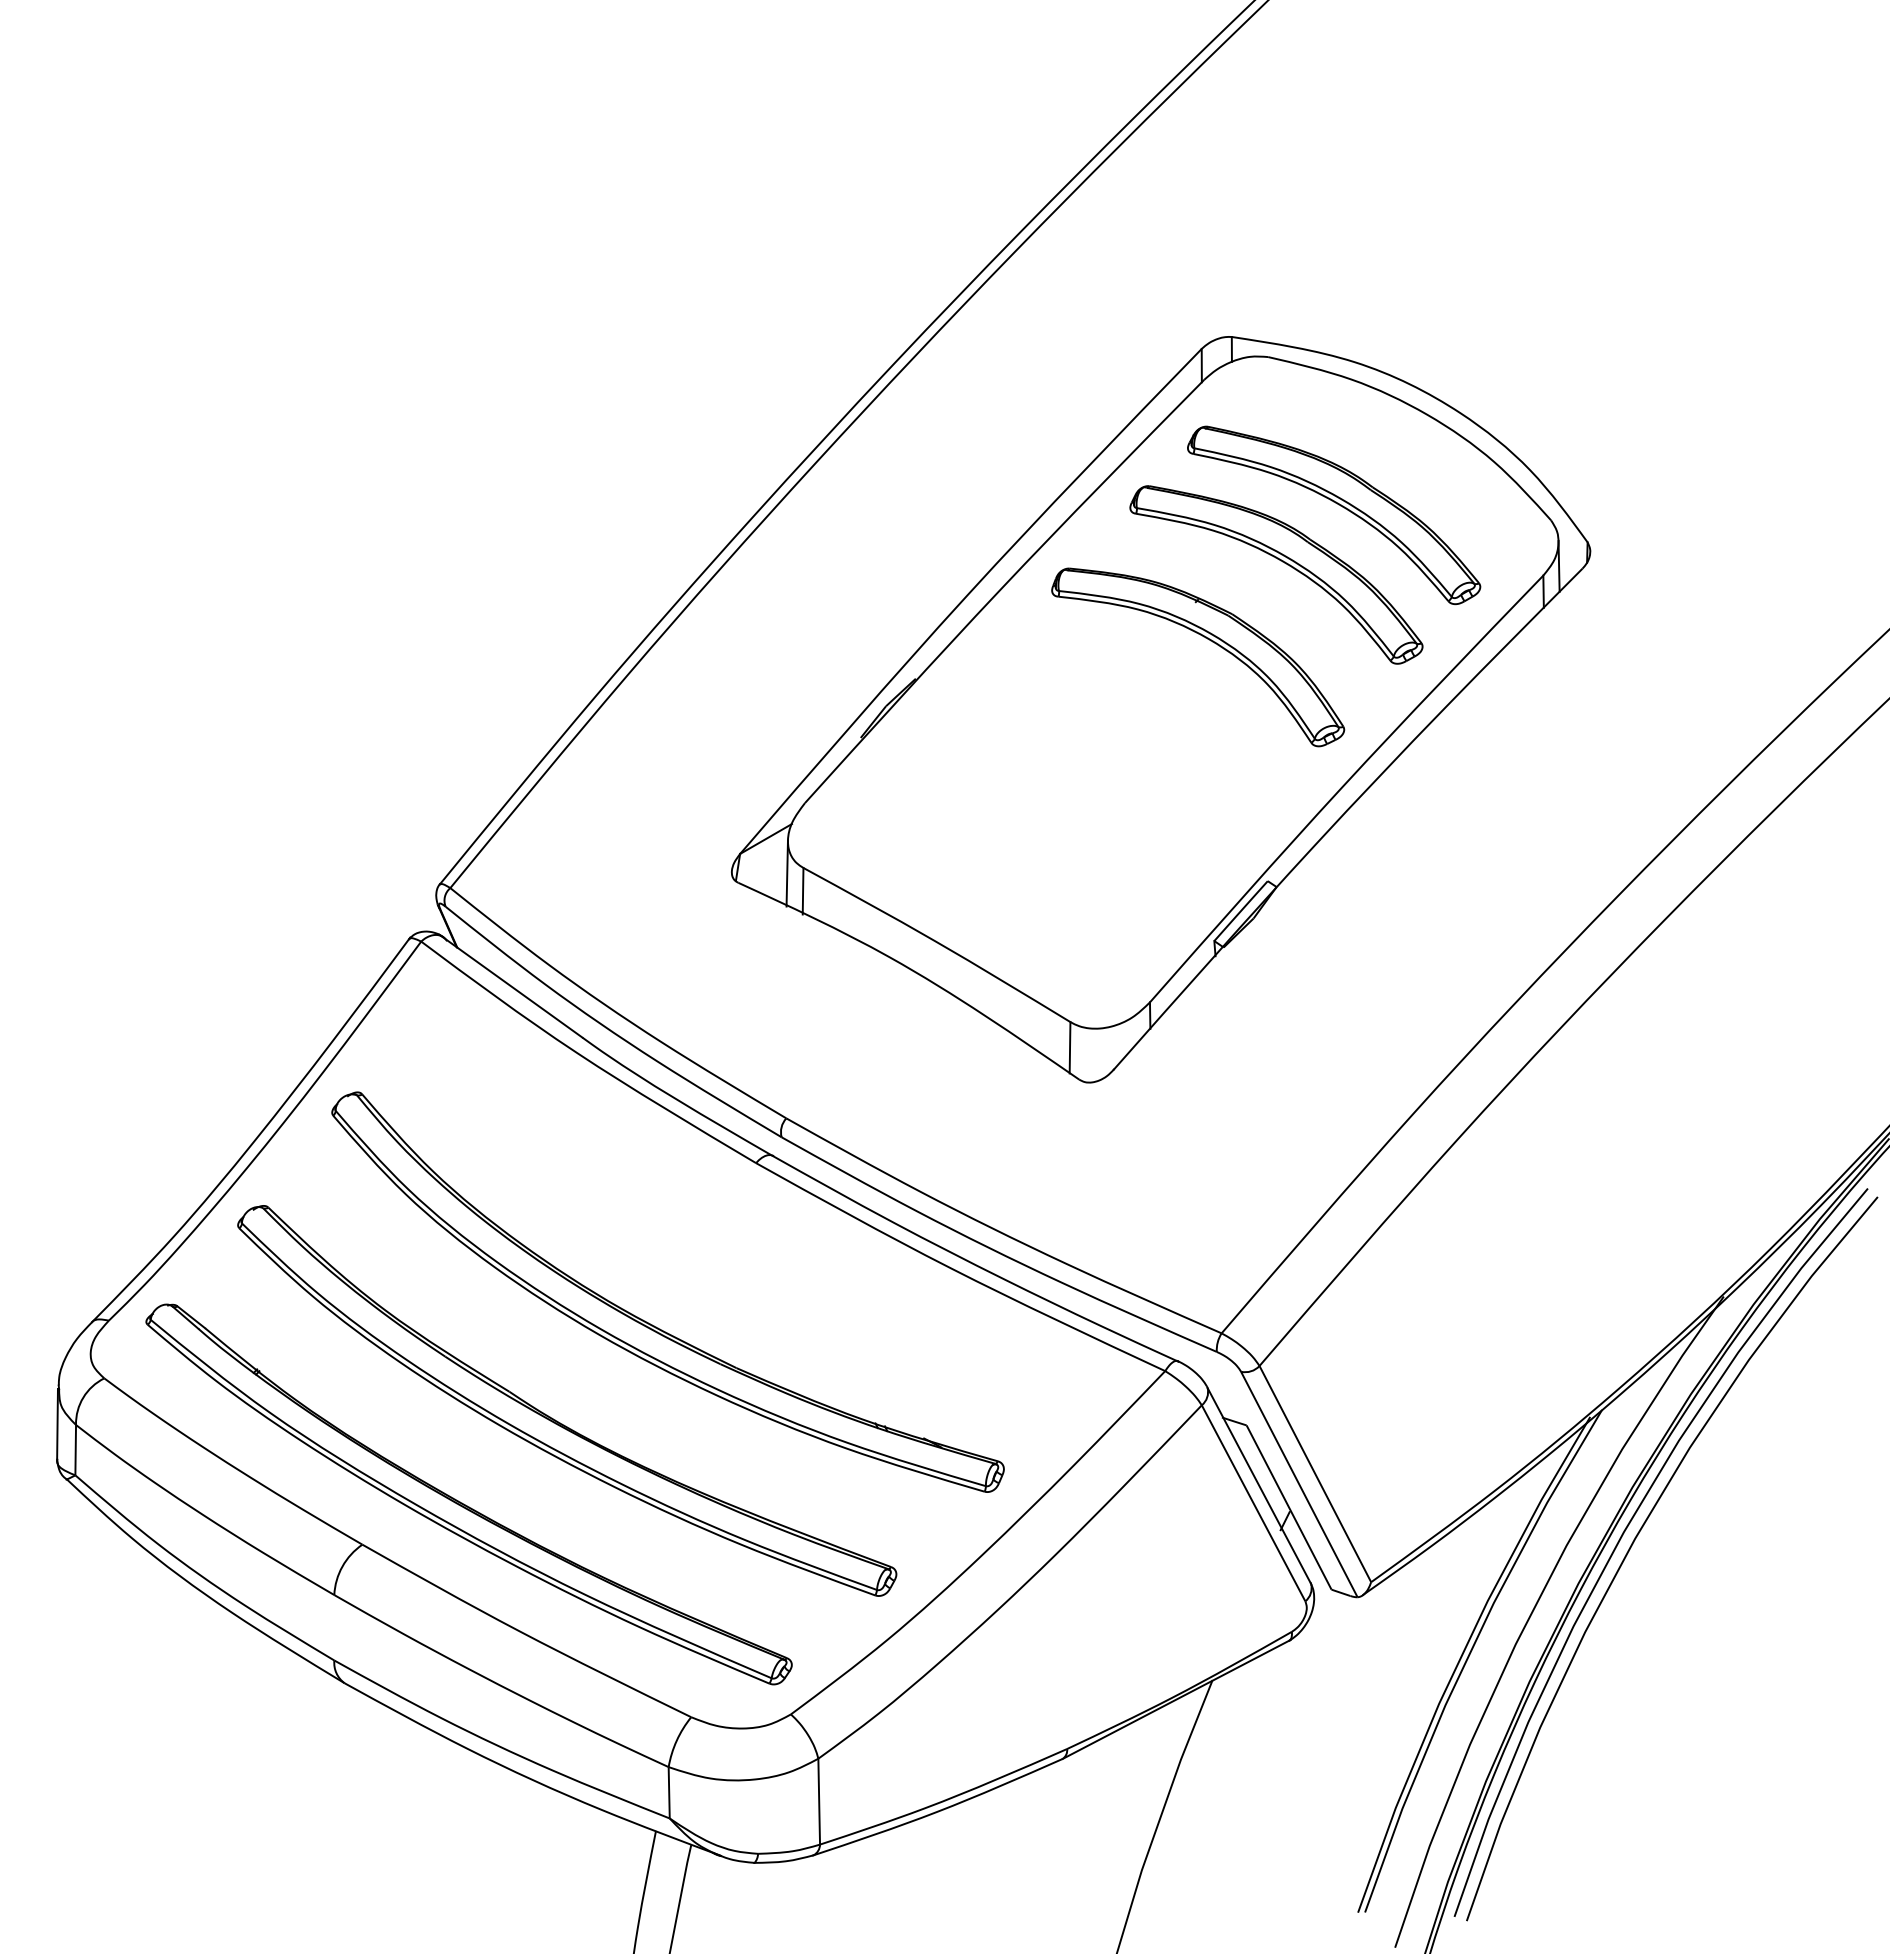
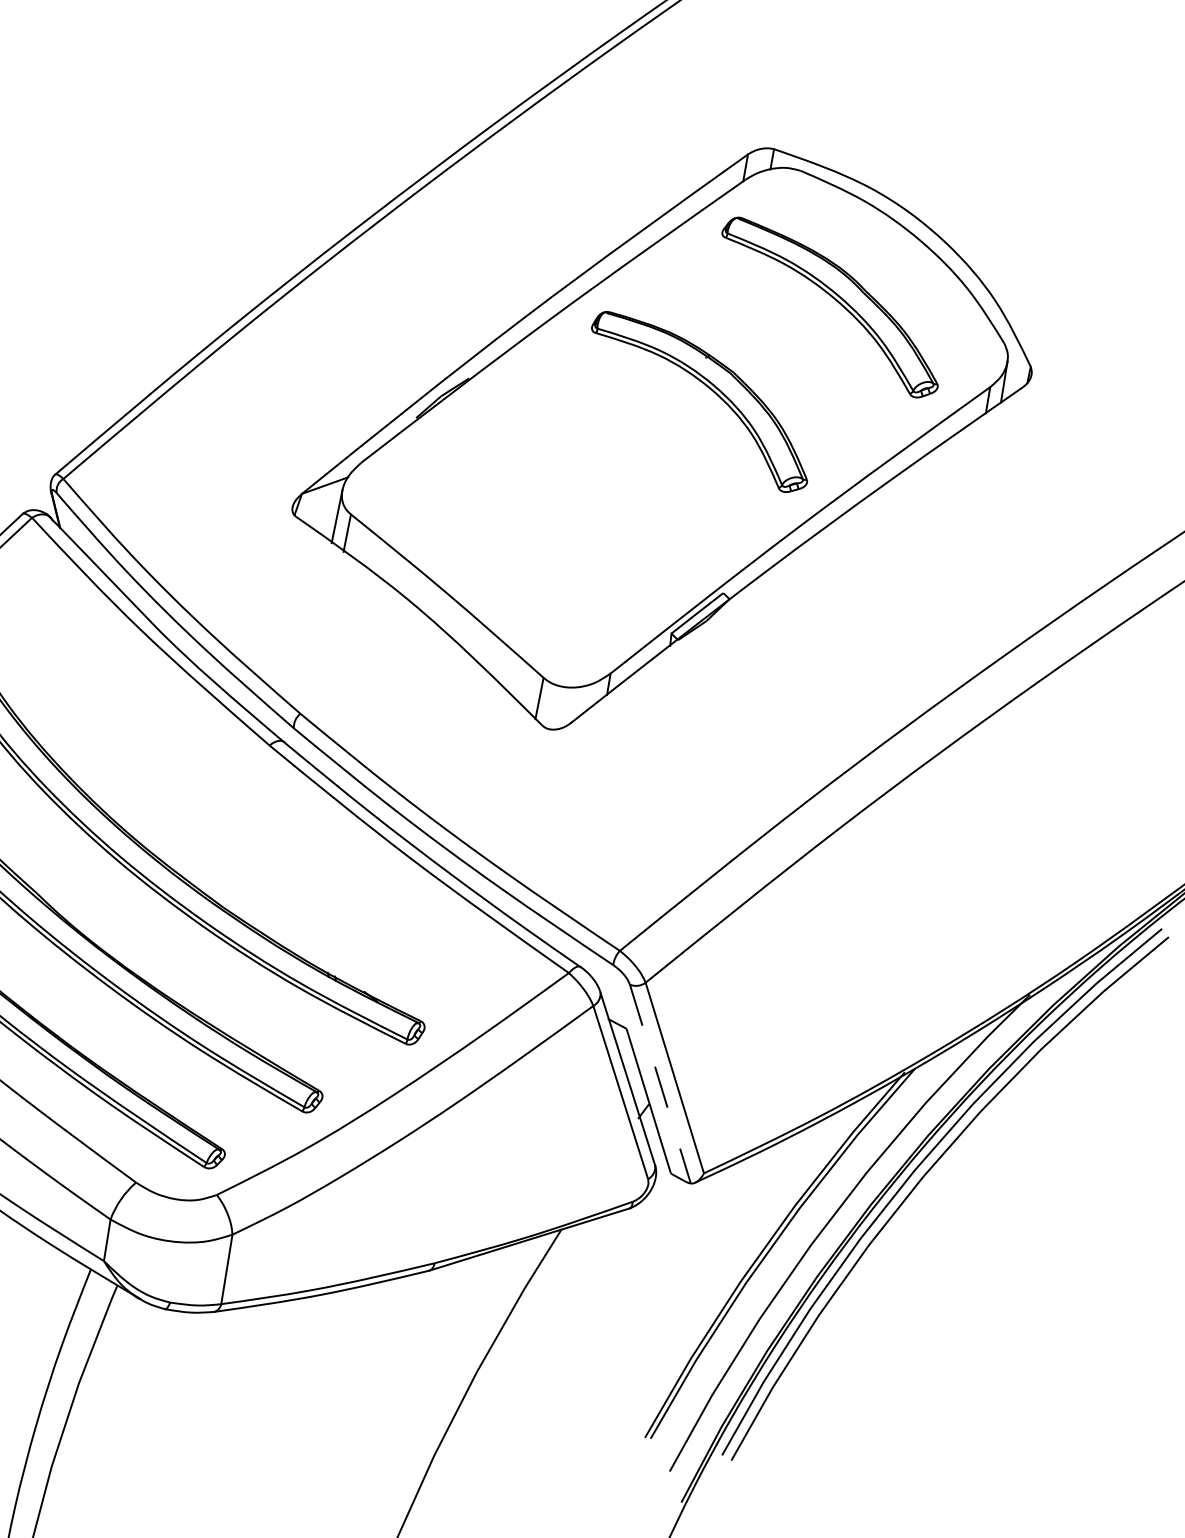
part: (1282, 562) -> (781, 338), removed
line: (1299, 1485) -> (660, 1084), solid -> dashed

